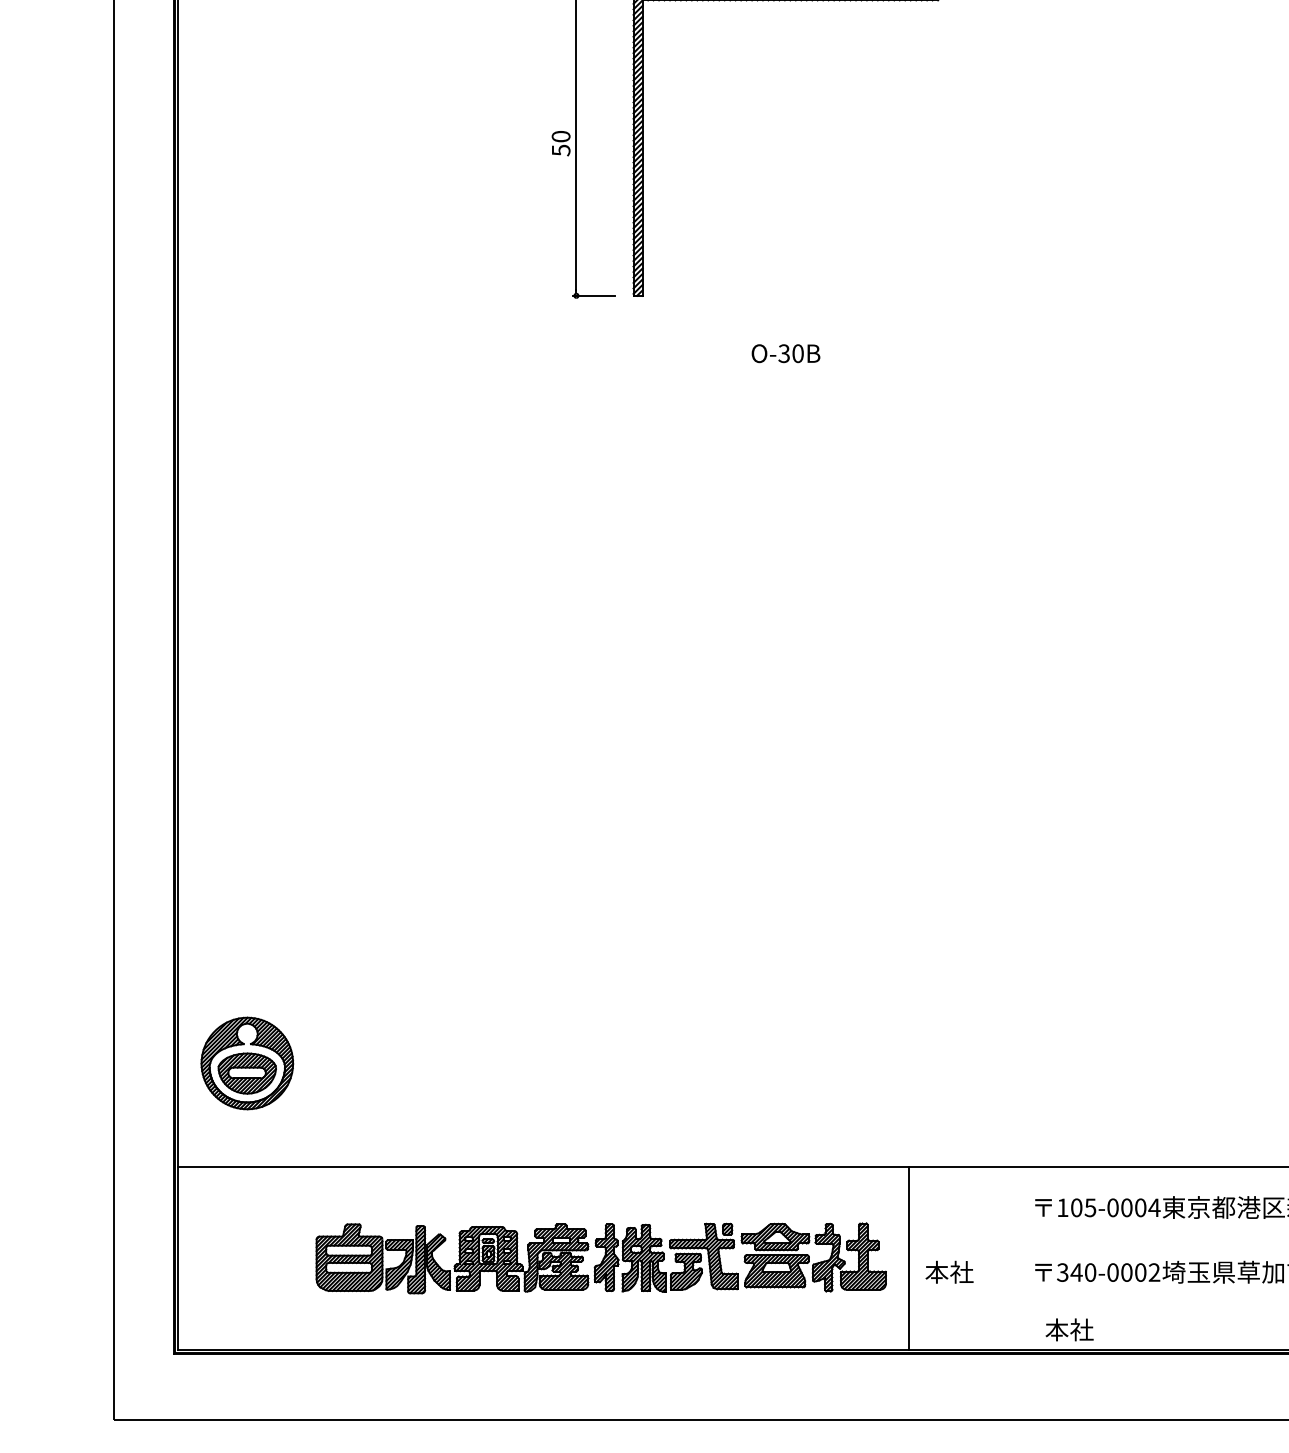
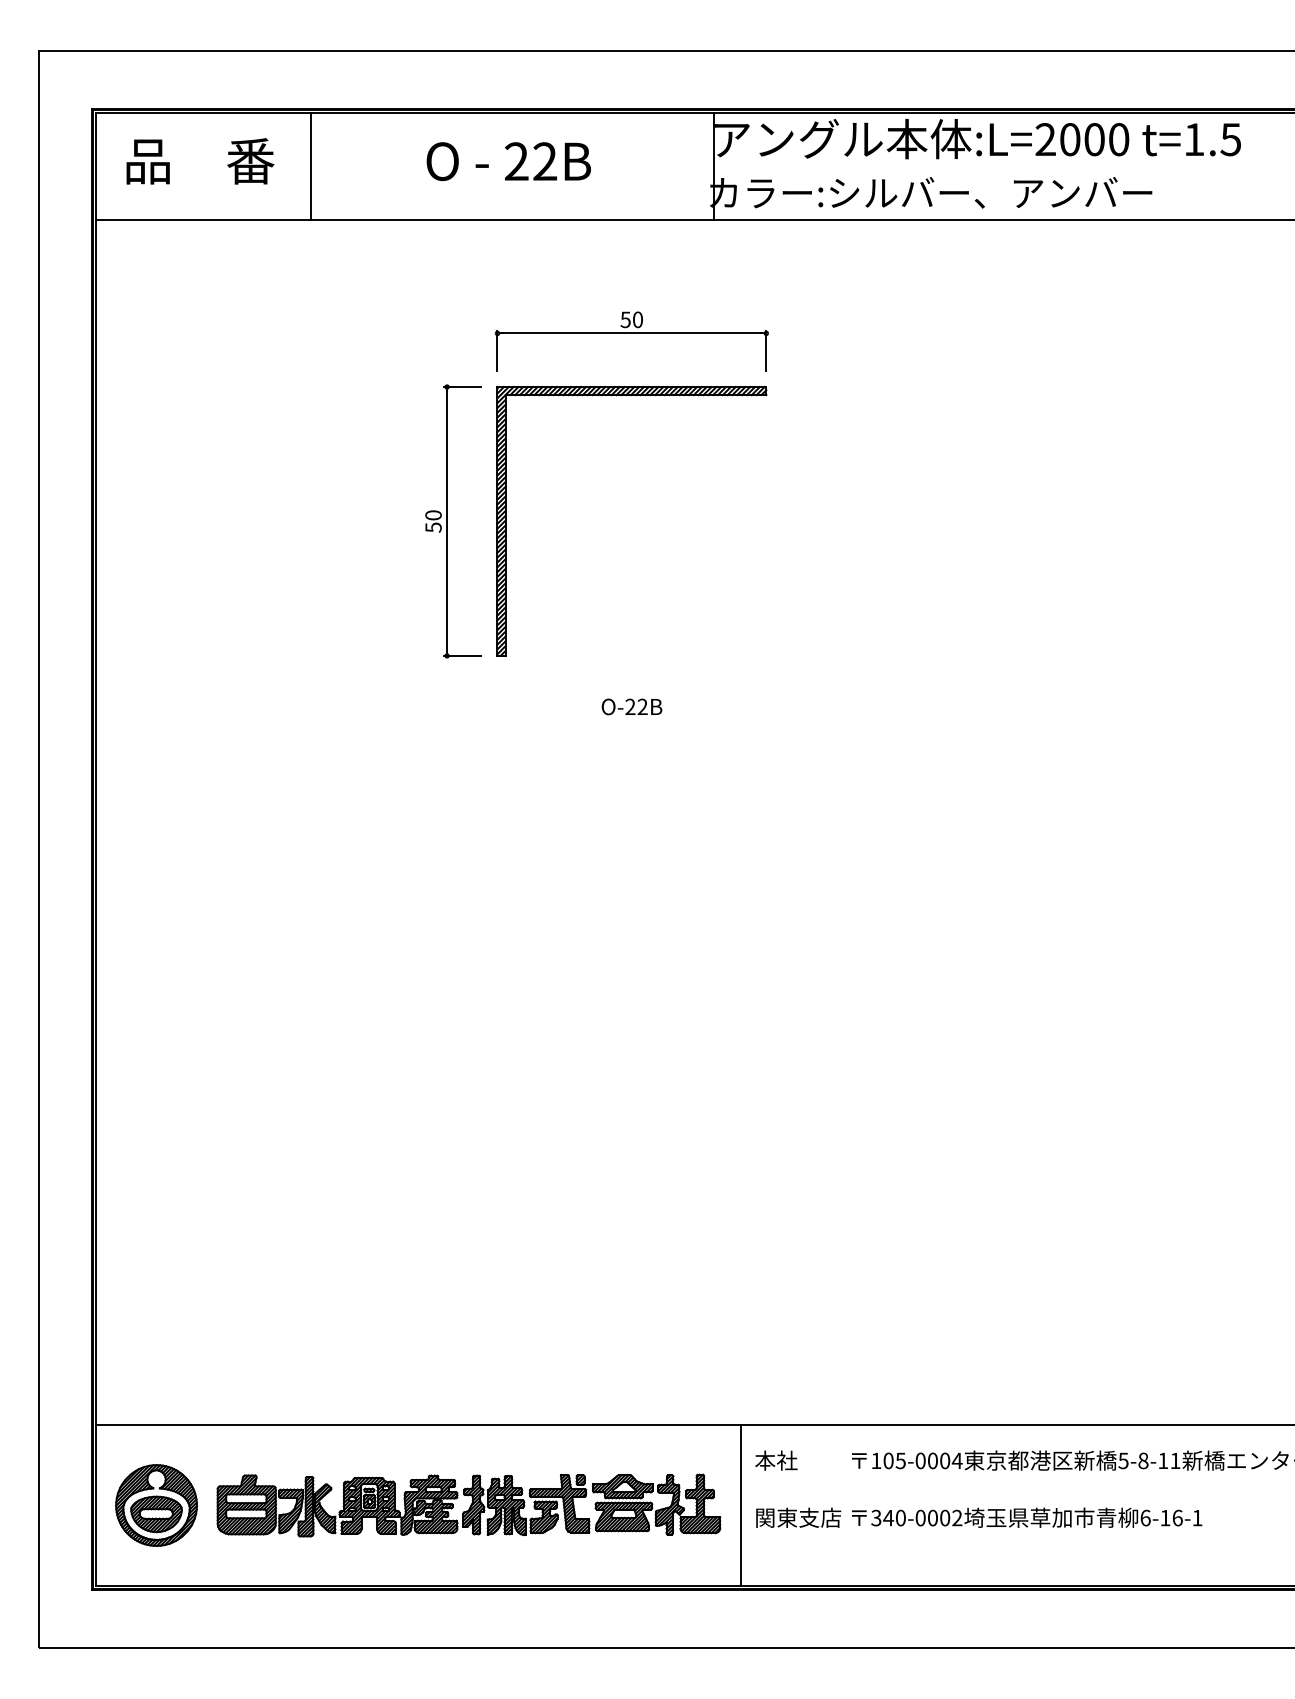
text: (791, 353) -> (636, 706), O-30B -> O-22B
part: (247, 1063) -> (156, 1505), moved
text: (974, 1271) -> (798, 1517), 本社 -> 関東支店
text: (1069, 1329) -> (776, 1460), moved

